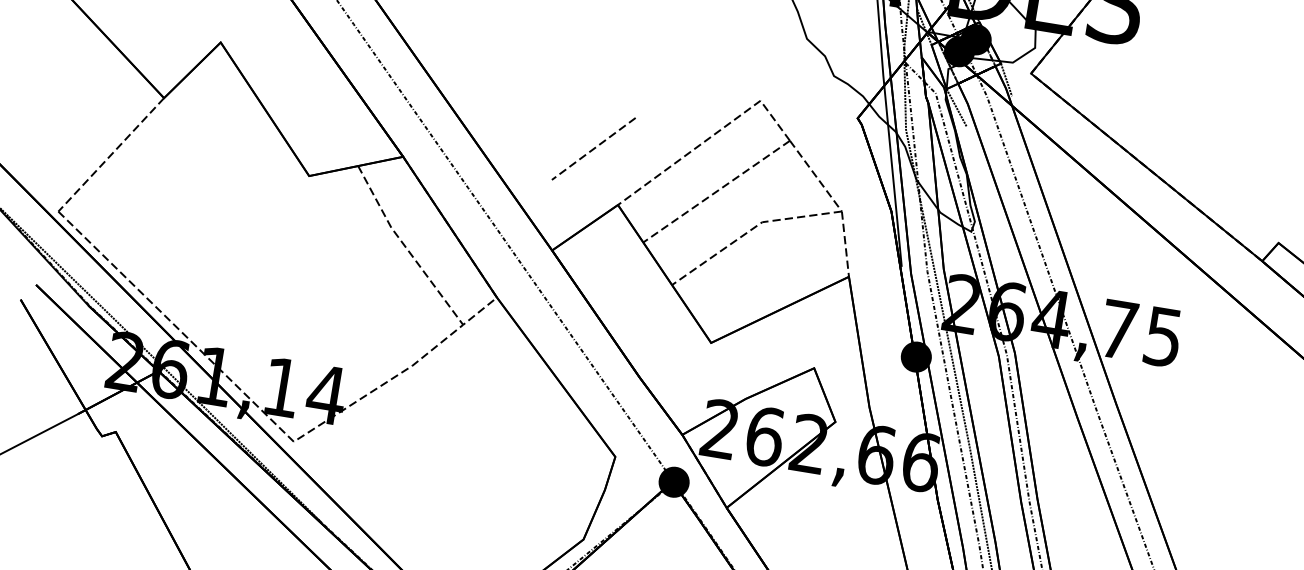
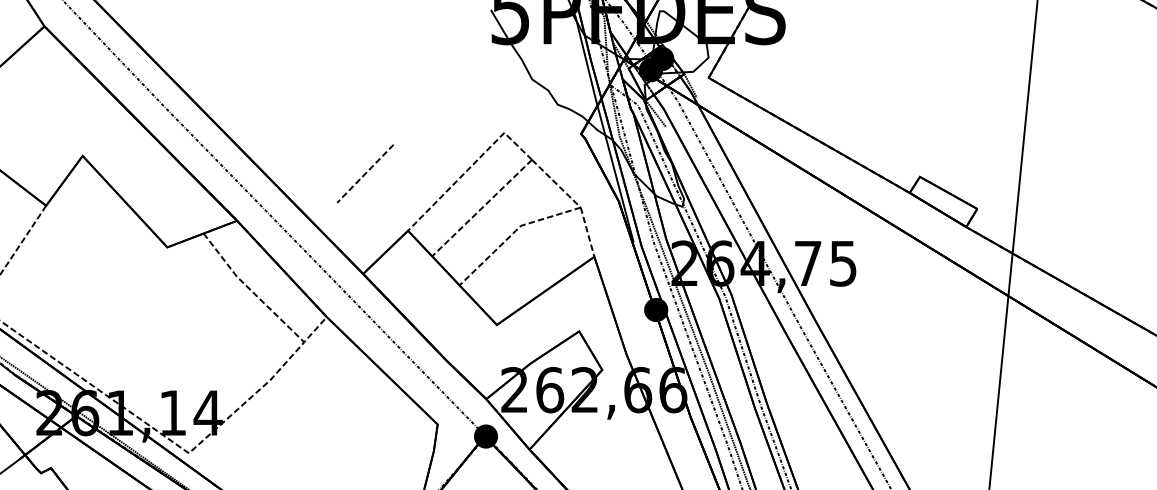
line: (593, 148) -> (365, 173), moved

